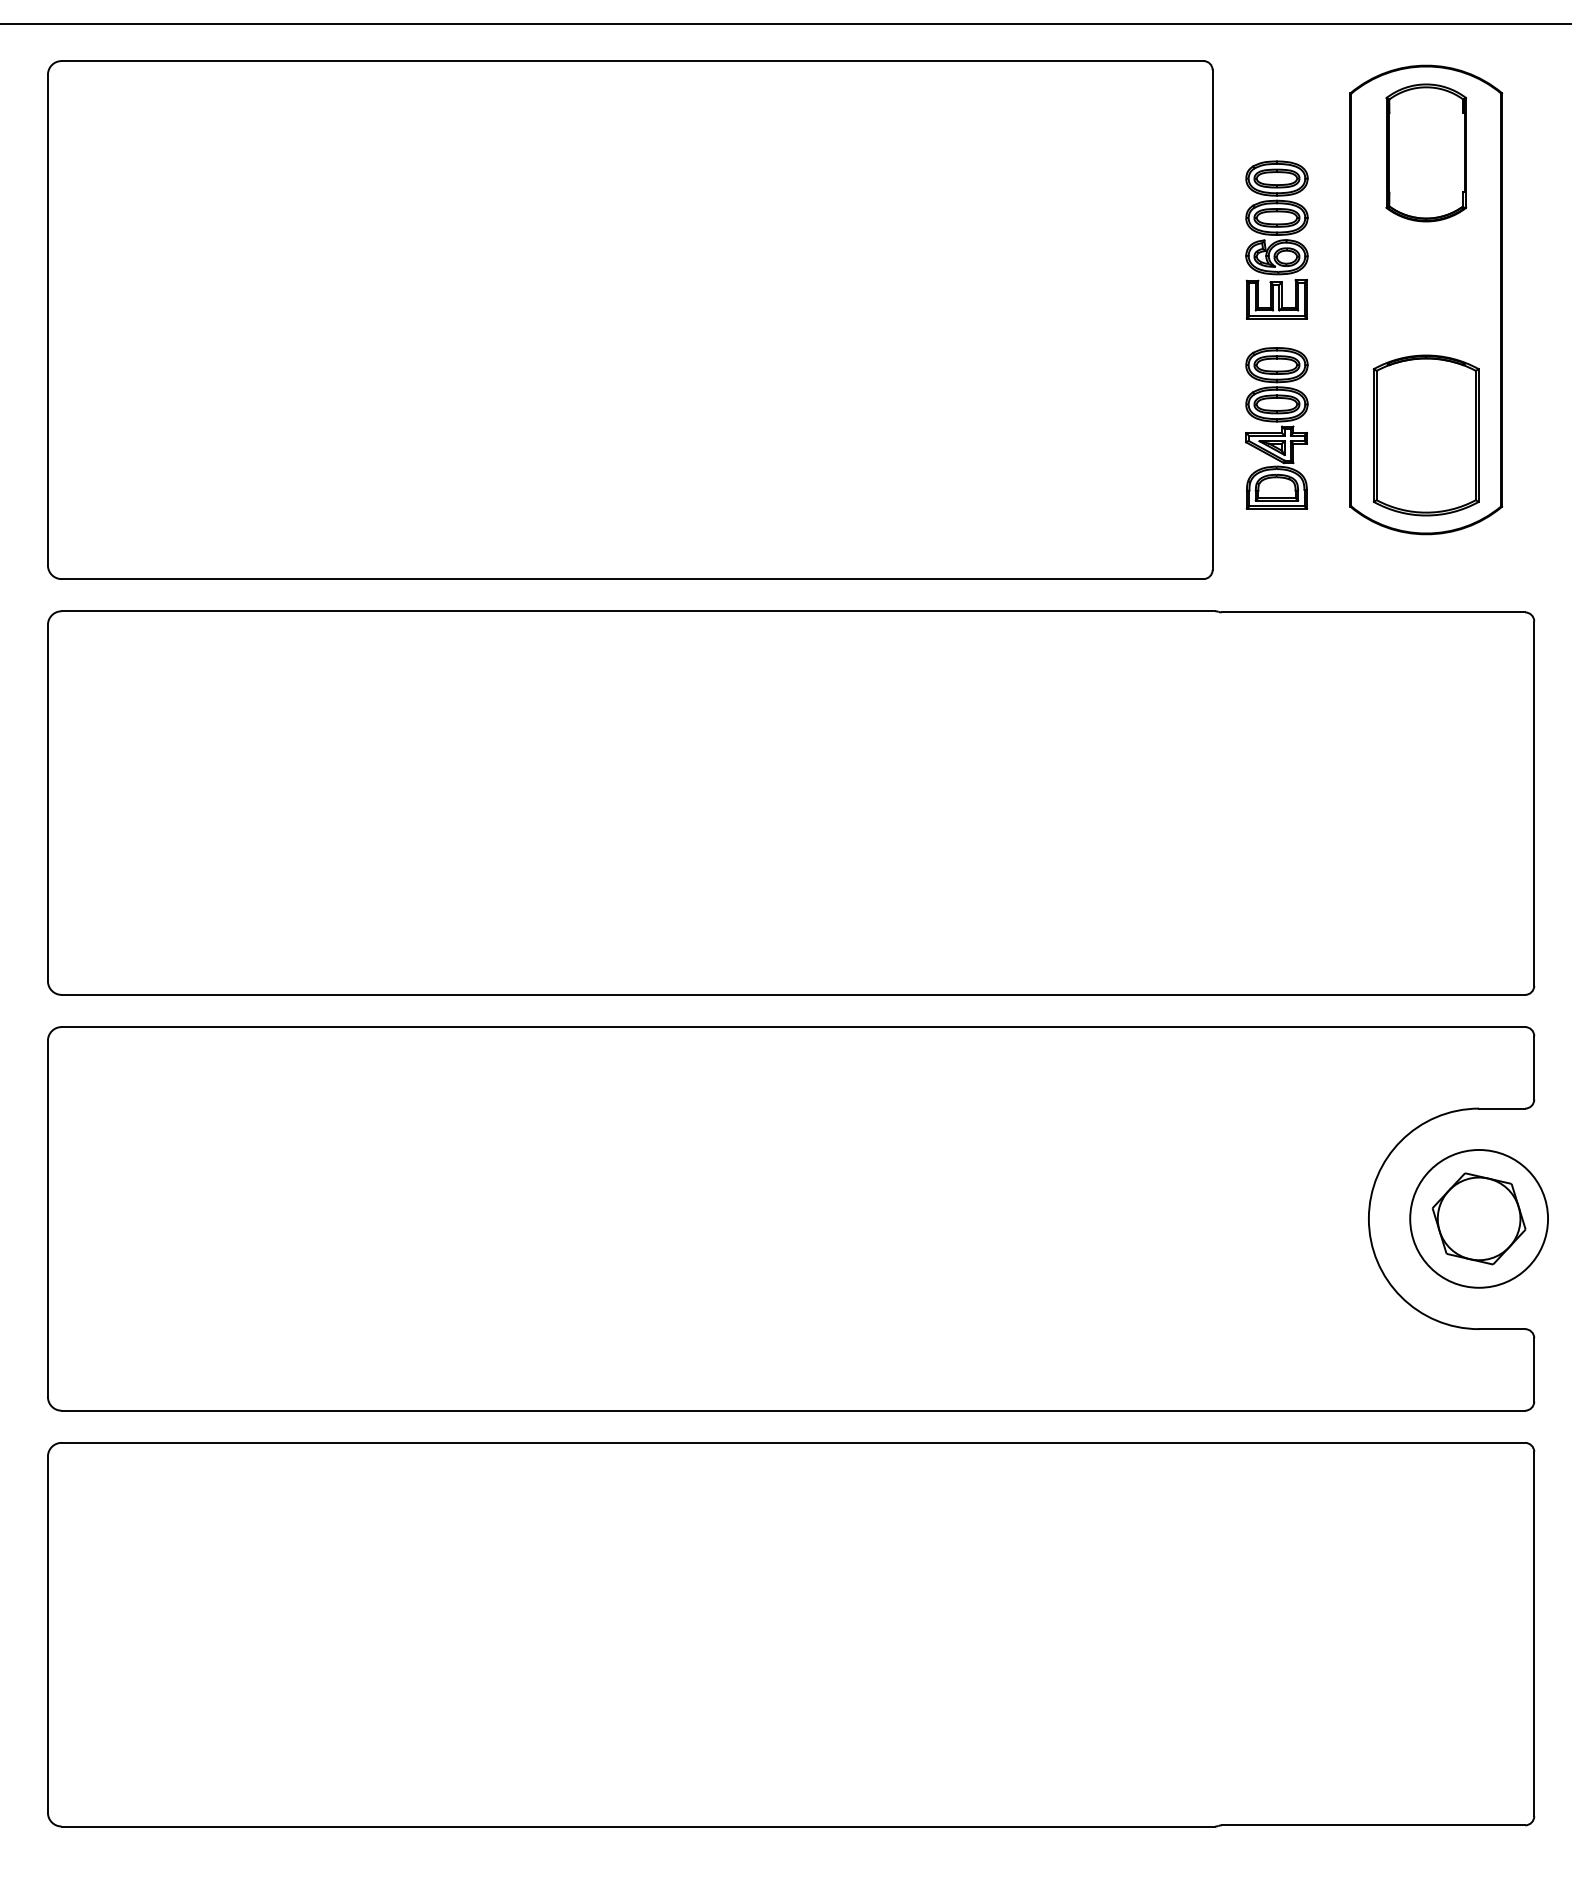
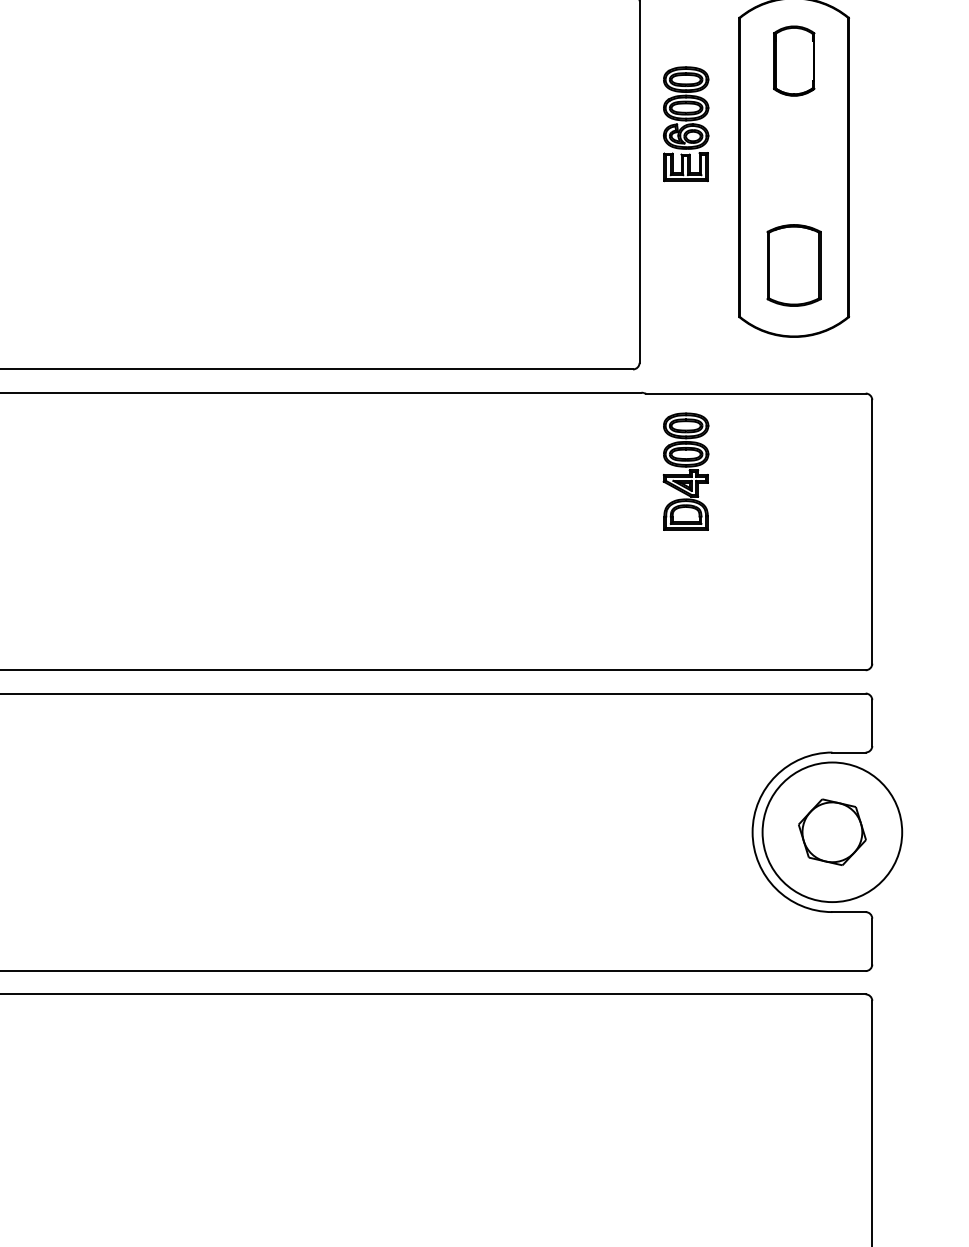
part: (1426, 152) -> (794, 60), size x0.7
part: (1276, 428) -> (685, 471), moved
part: (1425, 435) -> (793, 265), size x0.7
circle: (1479, 1218) -> (832, 832), size x1.4

